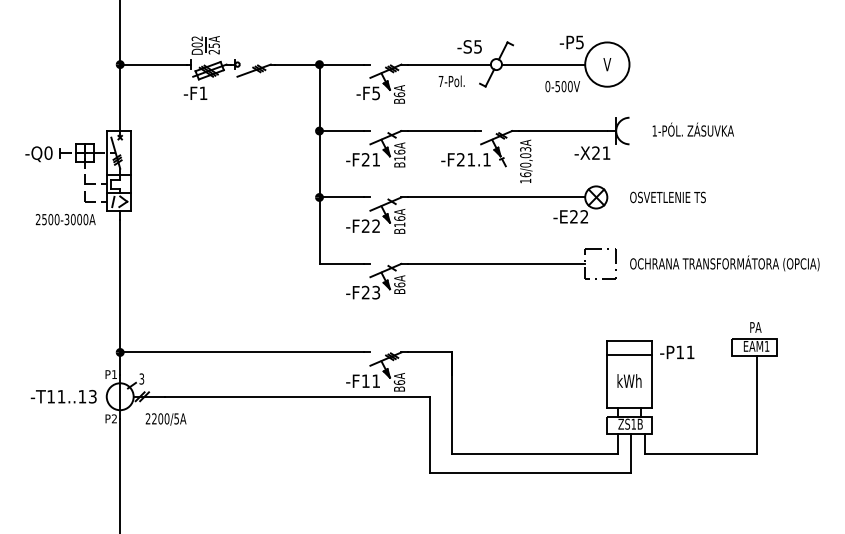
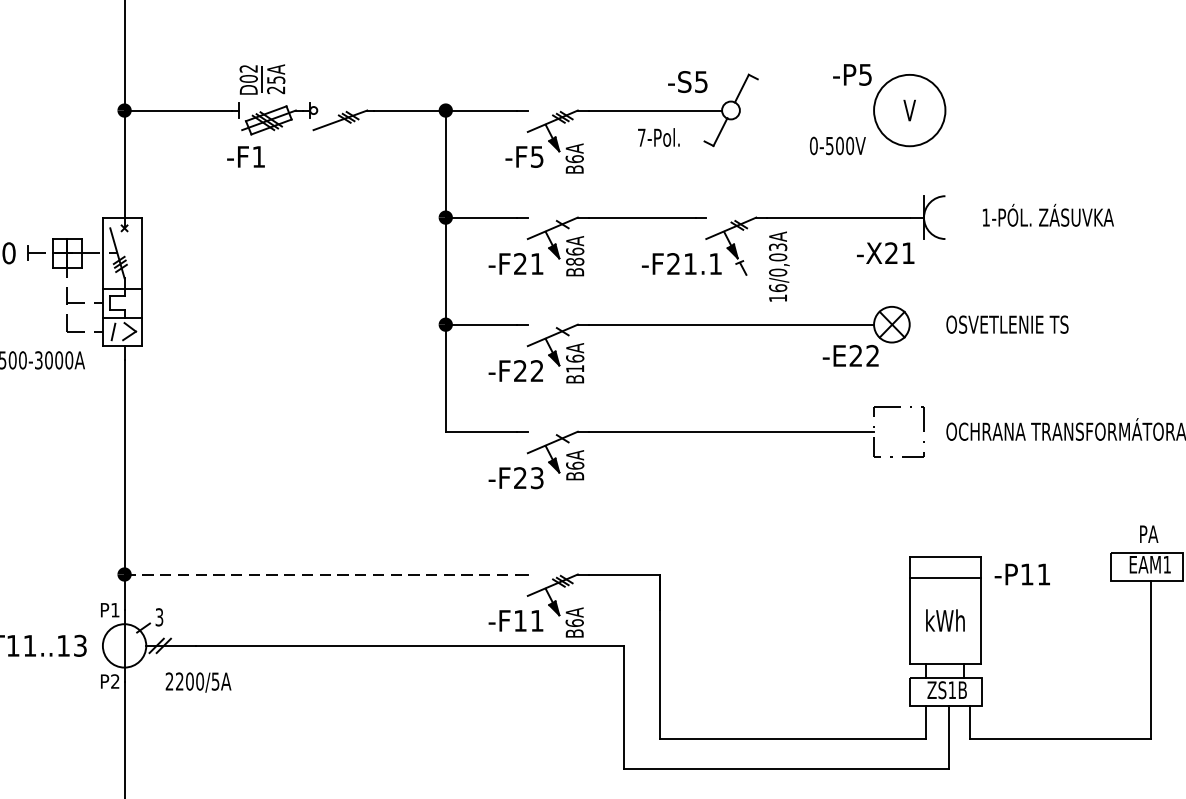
line: (543, 64) -> (806, 110), removed
text: (399, 158) -> (574, 261), B16A -> B86A
line: (242, 352) -> (321, 574), solid -> dashed

